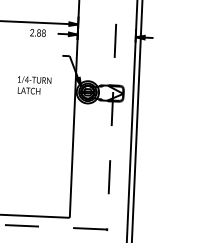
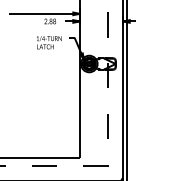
text: (34, 85) -> (49, 42), moved

